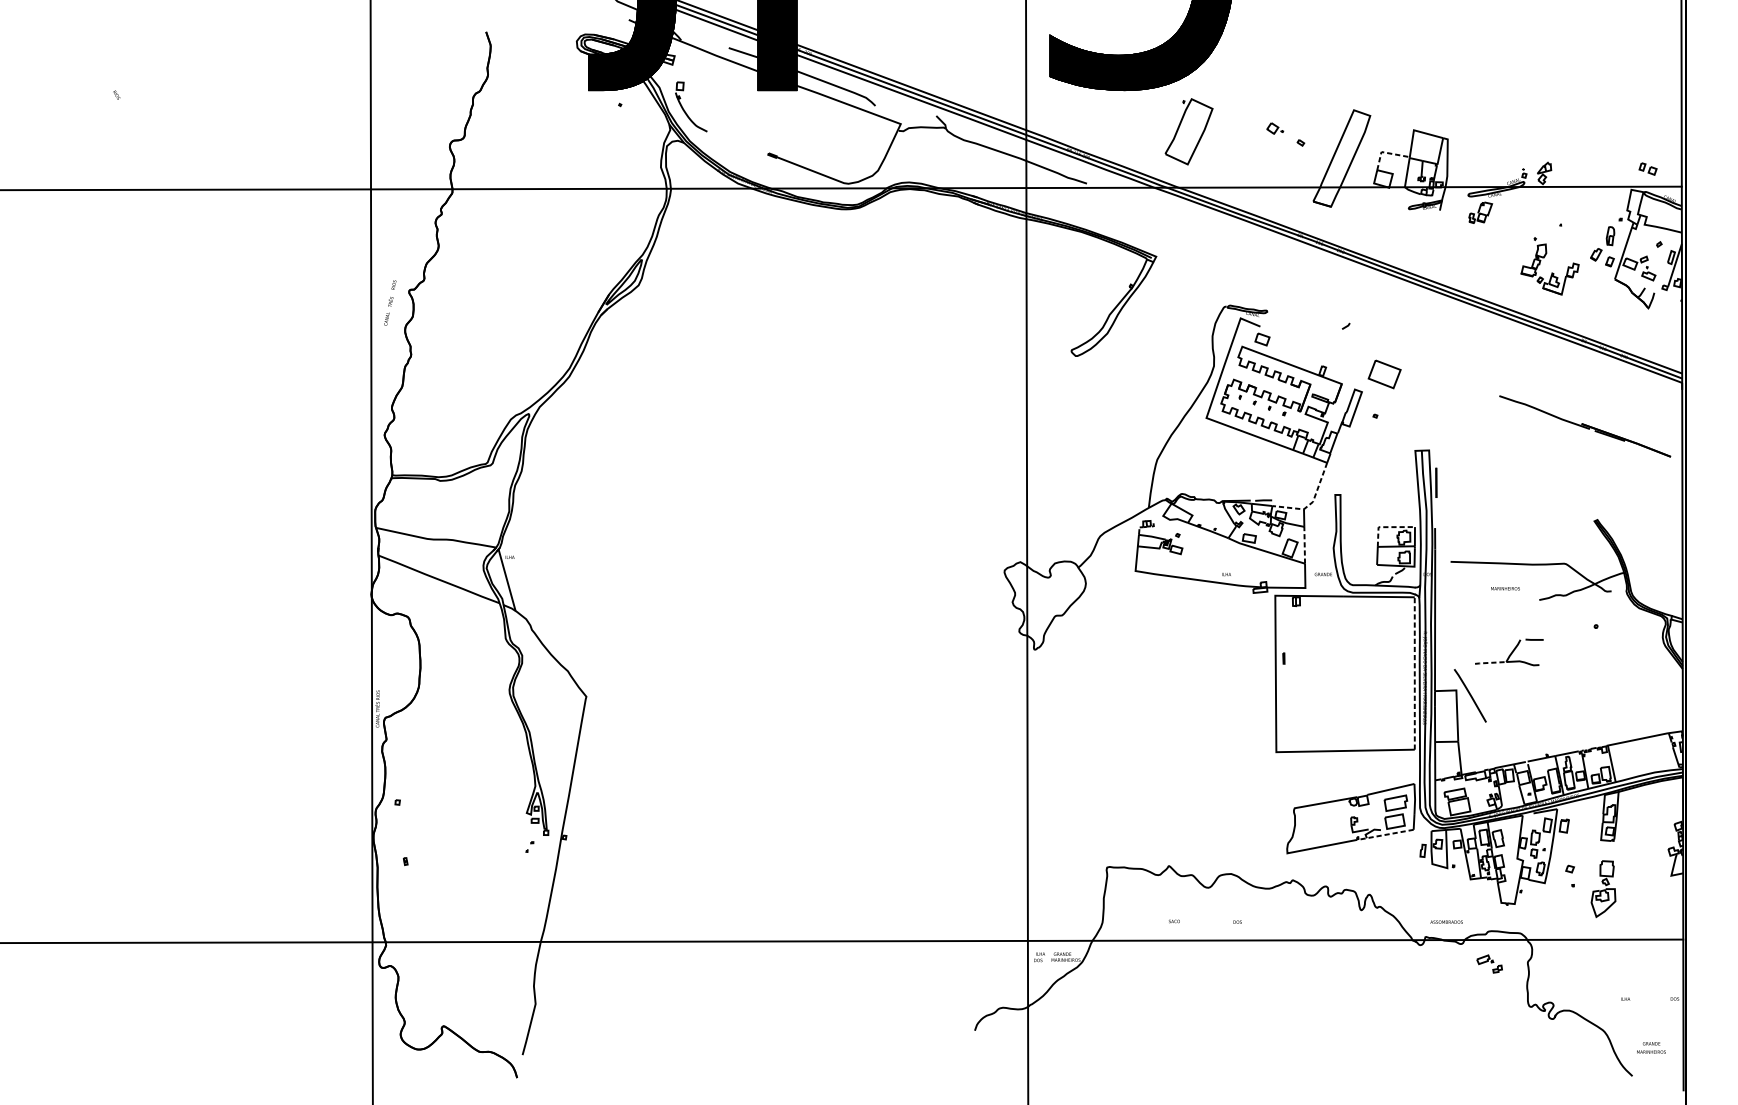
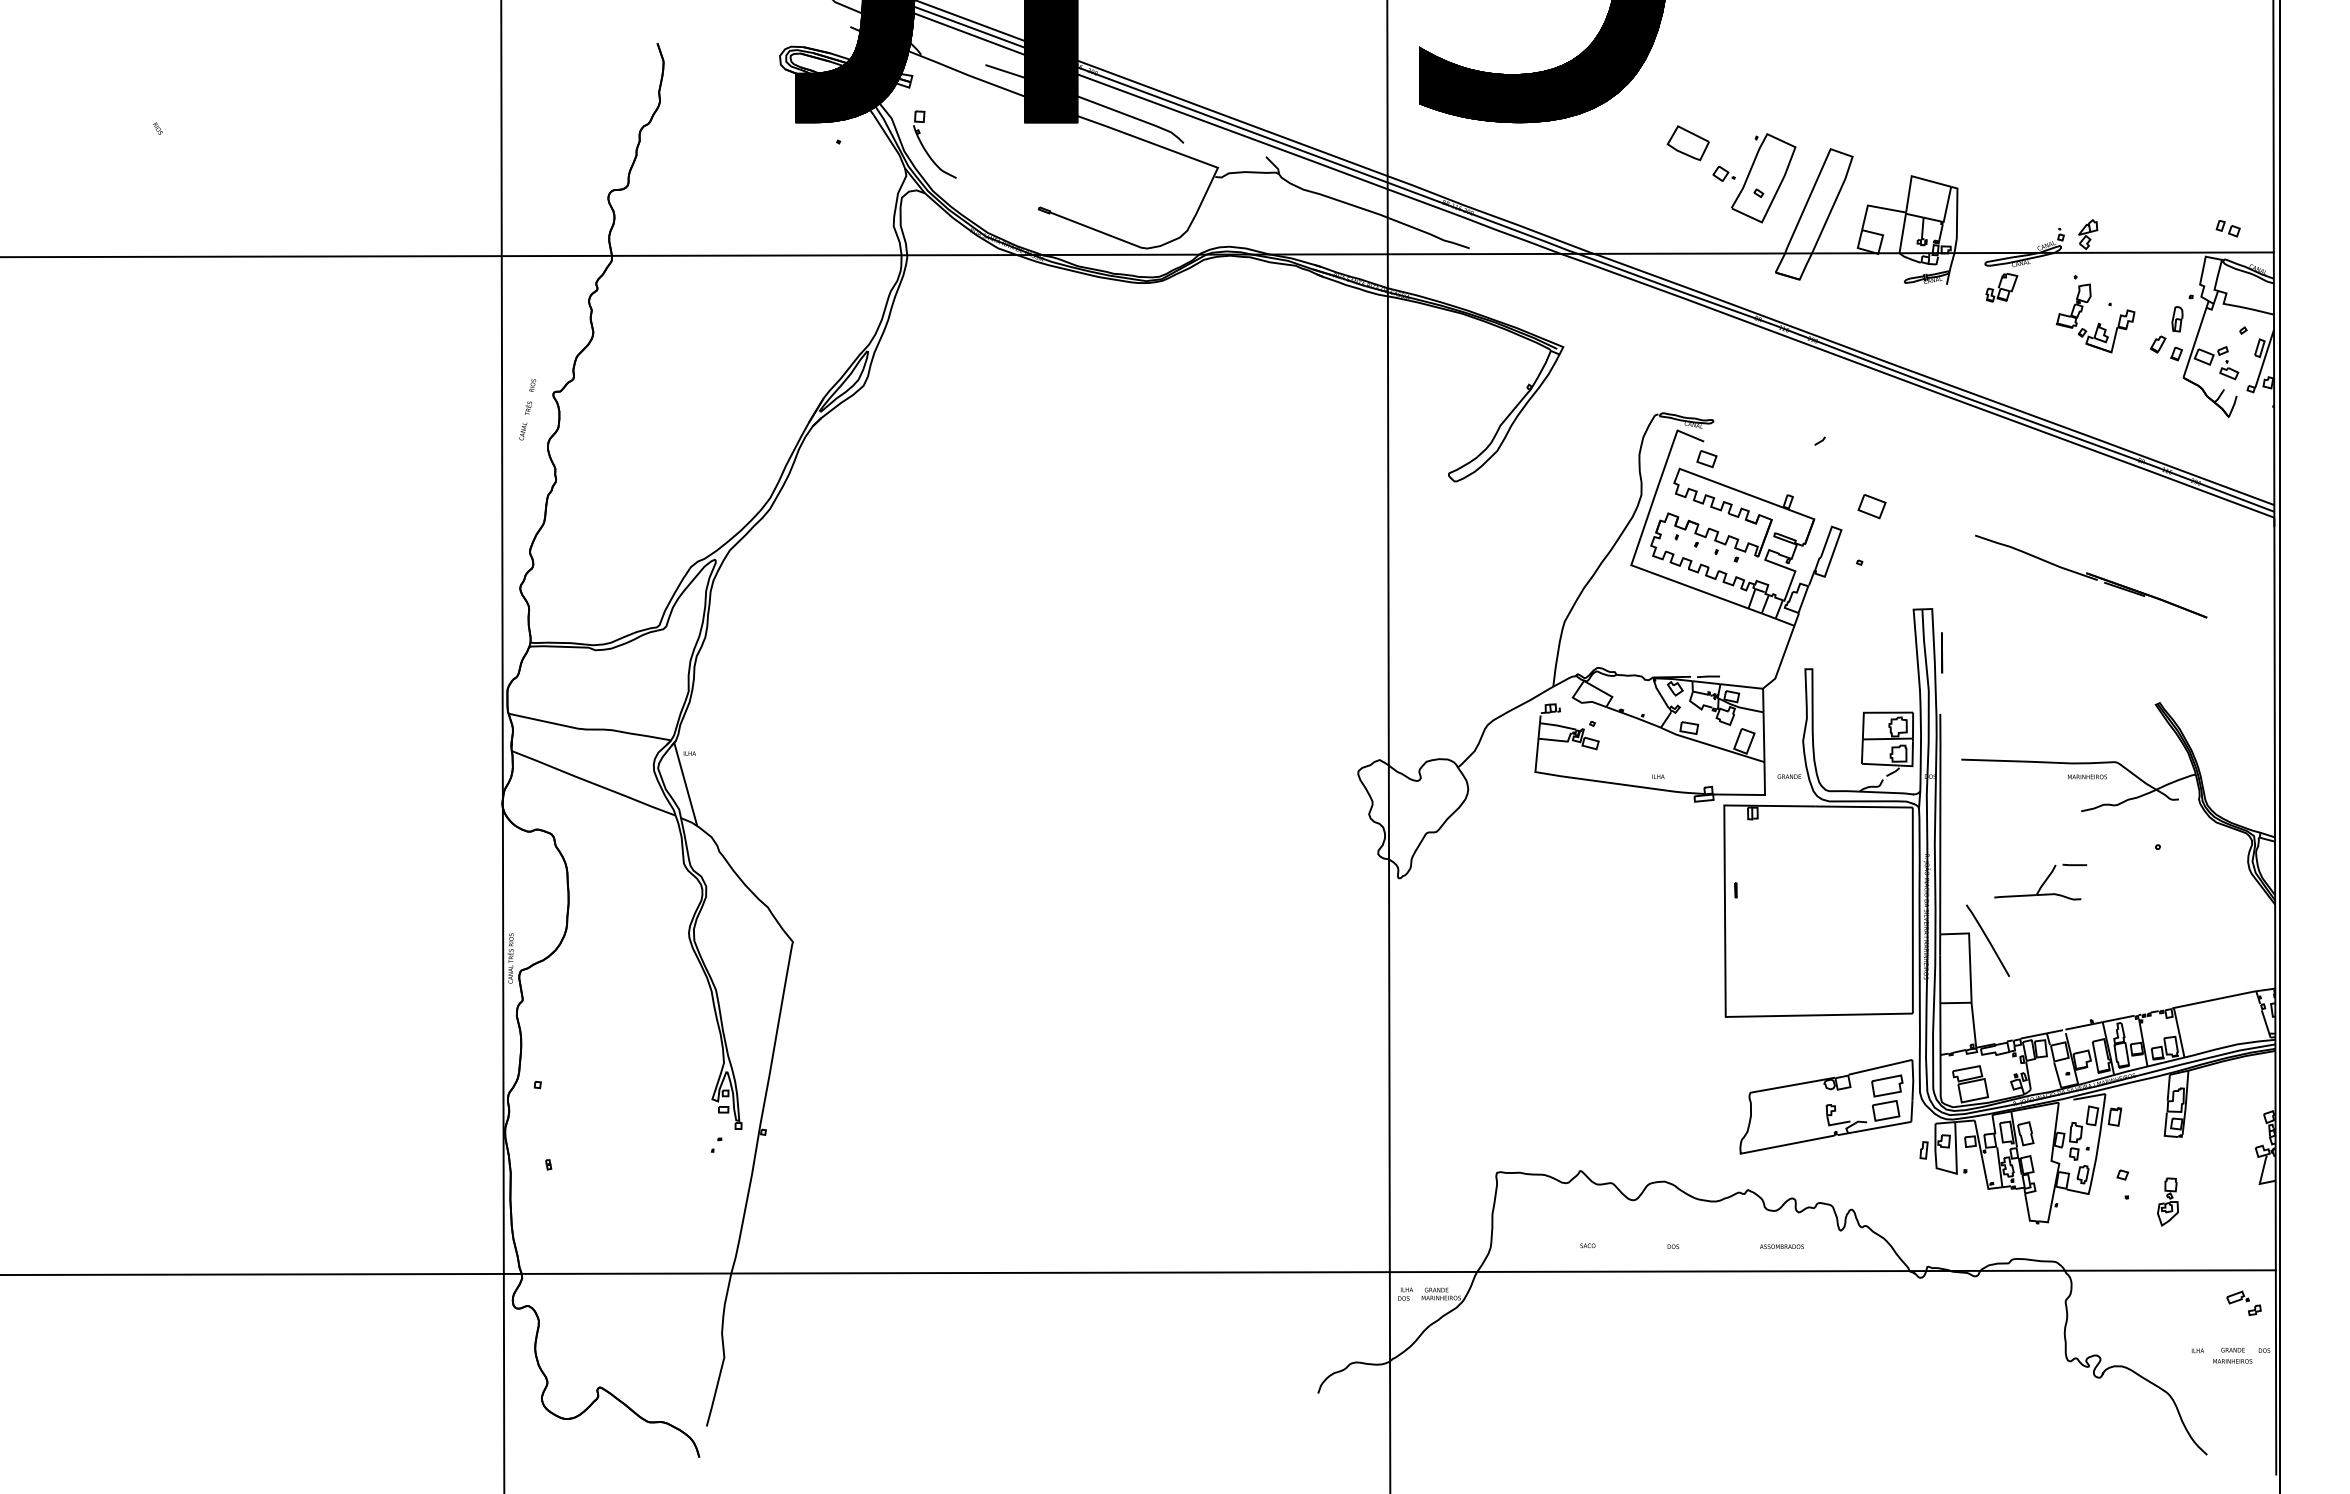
curve: (1244, 112) -> (1682, 151), added
part: (1188, 131) -> (1763, 178), moved
line: (1385, 152) -> (1873, 206), dashed -> solid
part: (1552, 272) -> (2098, 322), moved
part: (1384, 374) -> (1871, 506), size x0.62
part: (1585, 426) -> (2091, 576), moved
line: (1311, 502) -> (1773, 679), dashed -> solid
line: (1386, 526) -> (1874, 712), dashed -> solid
line: (1305, 545) -> (1764, 737), dashed -> solid
text: (1505, 588) -> (2087, 776), moved
line: (1490, 663) -> (2015, 896), dashed -> solid
line: (1414, 673) -> (1912, 910), dashed -> solid
line: (1386, 834) -> (1874, 1128), dashed -> solid
part: (1603, 888) -> (2167, 1201), size x0.62
text: (1446, 921) -> (1781, 1246), moved
part: (1489, 963) -> (2243, 1302), moved
text: (1651, 1047) -> (2232, 1355), moved

